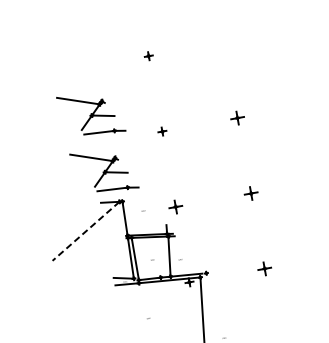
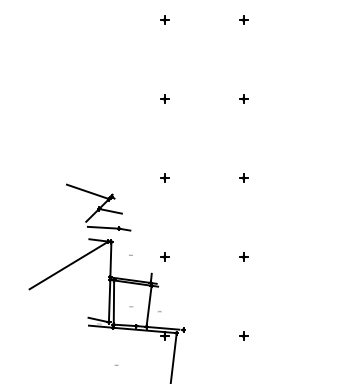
part: (223, 42) -> (243, 98), added
part: (91, 114) -> (95, 147), removed
part: (237, 117) -> (243, 177), size x0.62
part: (251, 192) -> (243, 256), size x0.62
part: (175, 206) -> (164, 256), size x0.62
line: (85, 231) -> (68, 265), dashed -> solid
part: (264, 268) -> (243, 335), size x0.62

